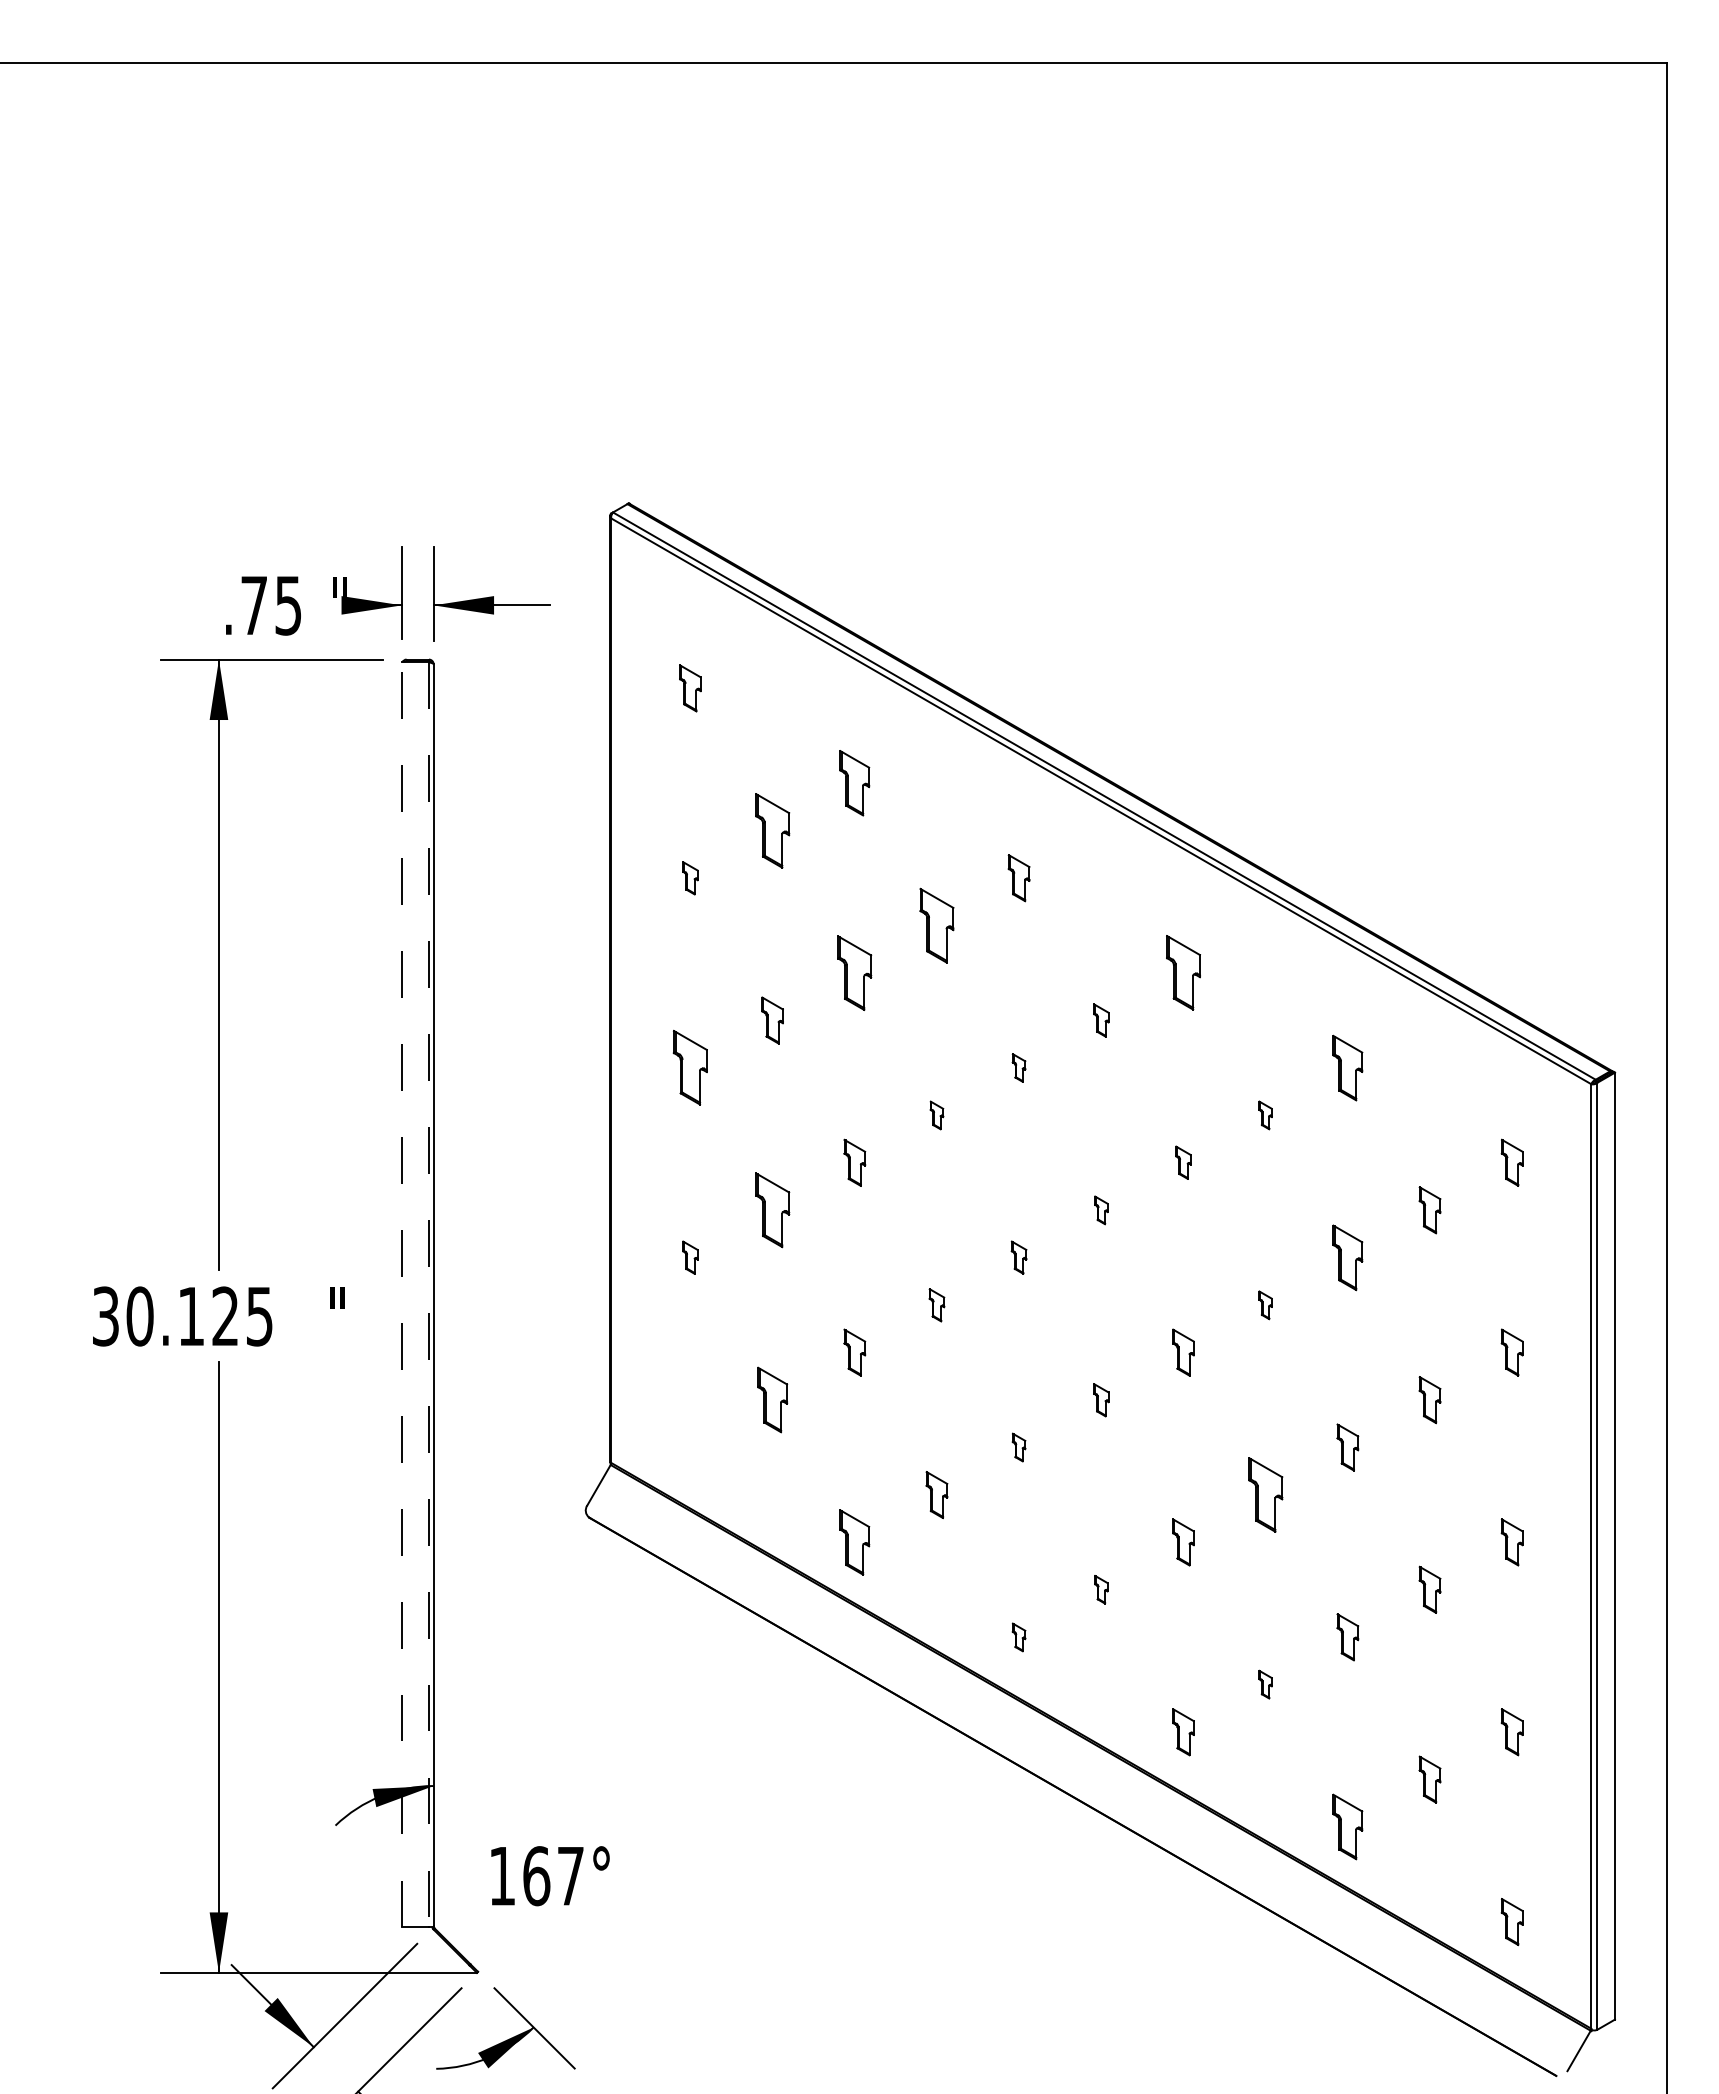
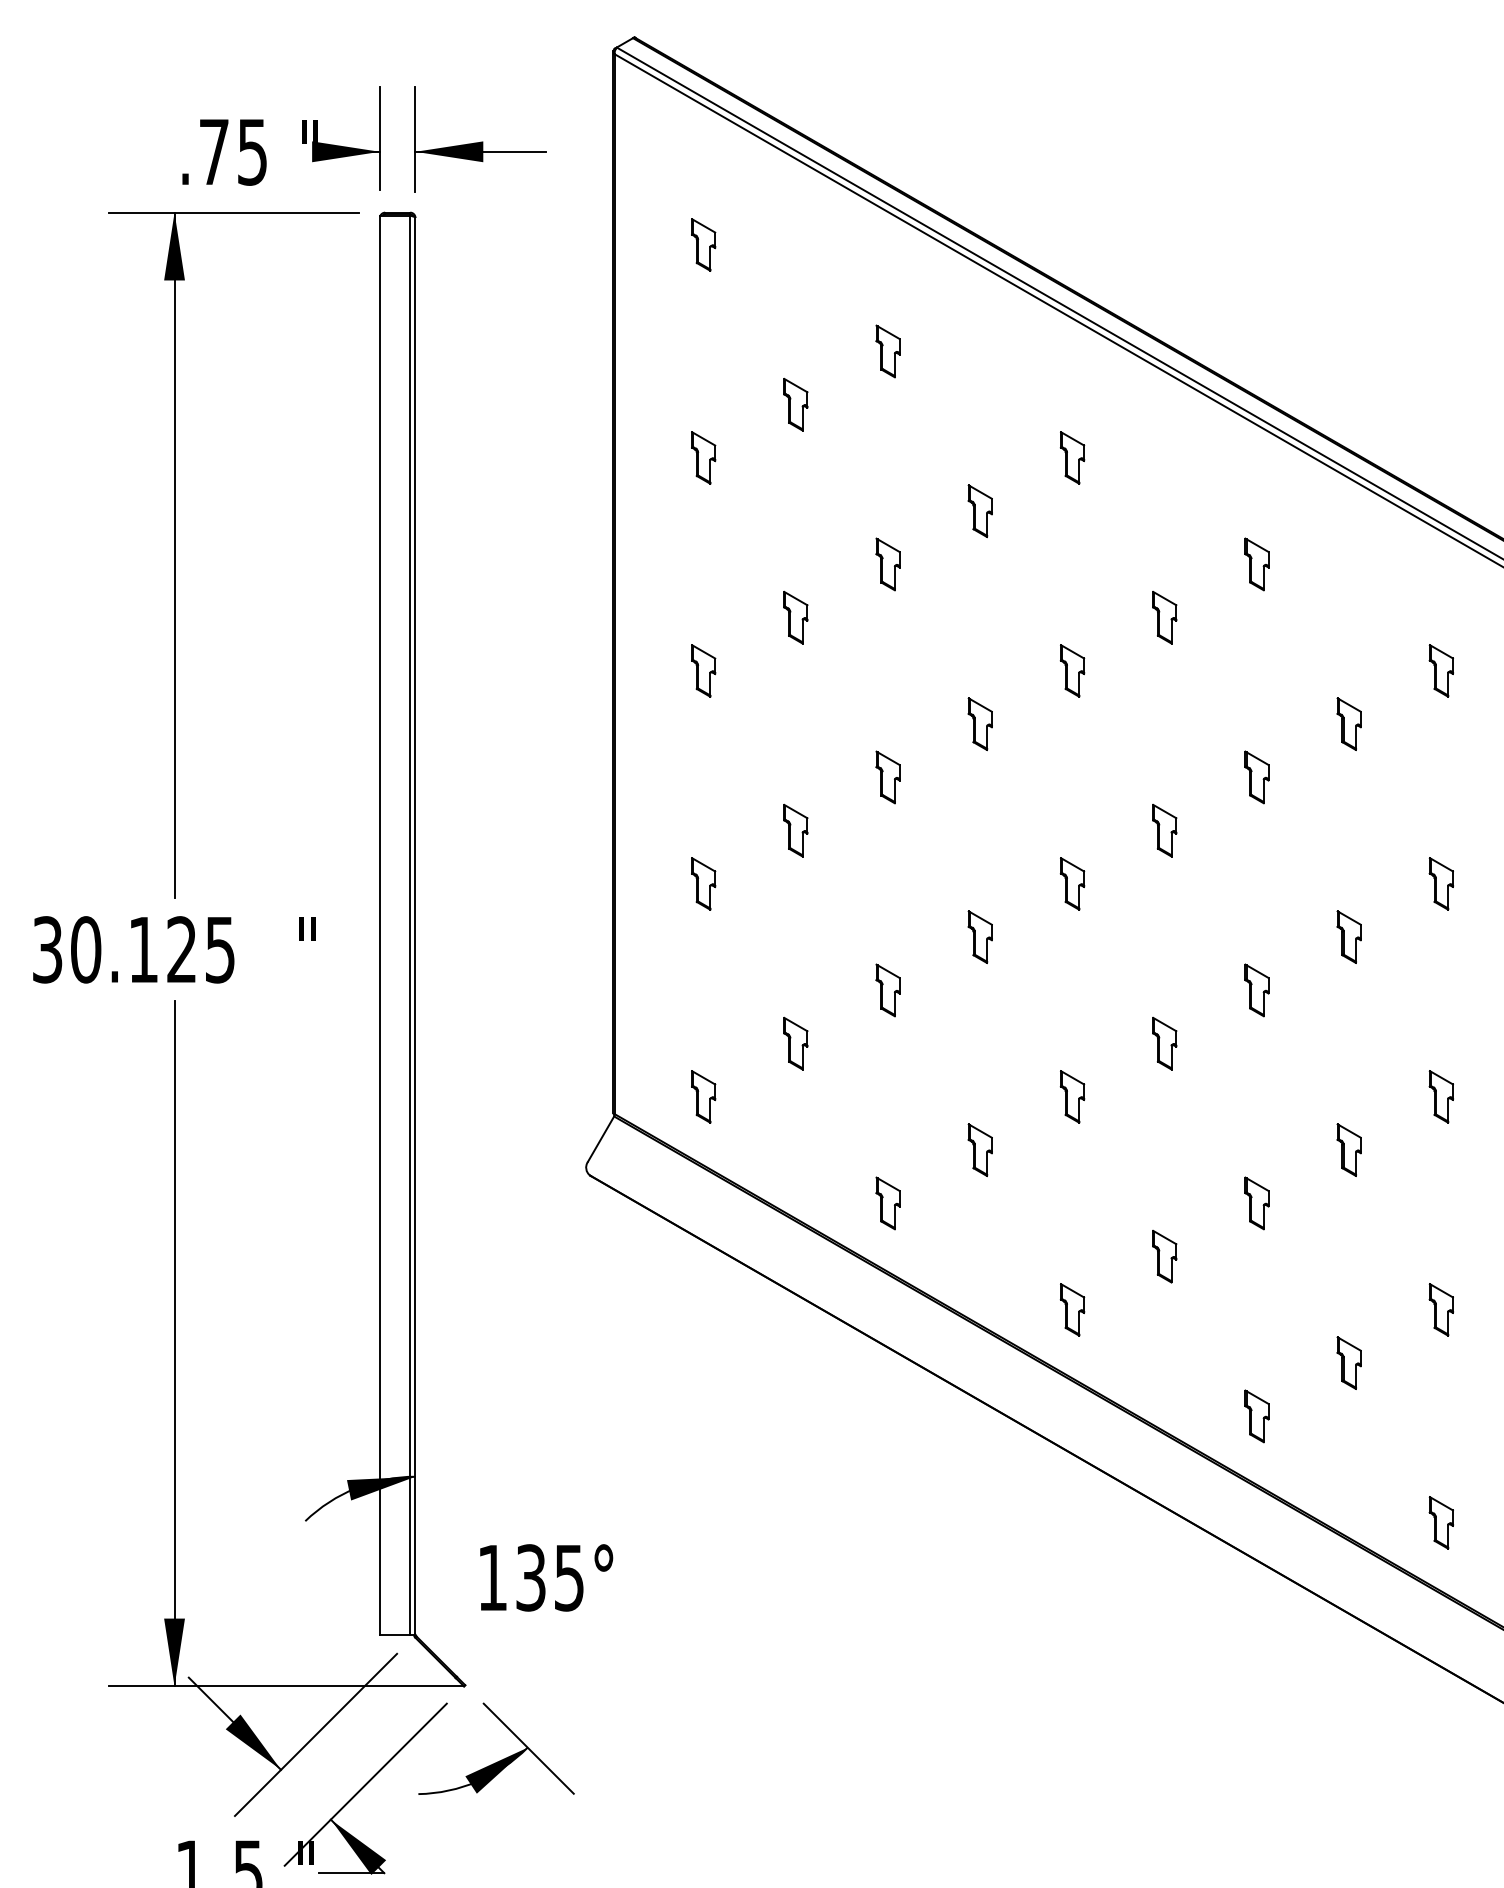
part: (854, 783) -> (887, 351), size x0.71
part: (772, 830) -> (795, 404), size x0.62
part: (690, 878) -> (703, 458), size x1.43
part: (936, 925) -> (979, 511), size x0.62
part: (854, 972) -> (887, 563), size x0.62
part: (1183, 973) -> (1256, 564), size x0.62
part: (1101, 1020) -> (1164, 617), size x1.43
part: (1018, 1067) -> (1071, 670), size x1.67
part: (1347, 1067) -> (1441, 670), size x0.71
part: (690, 1068) -> (703, 671), size x0.62
part: (936, 1115) -> (979, 724), size x1.67
part: (1265, 1115) -> (1348, 724), size x1.67
part: (1183, 1162) -> (1256, 777), size x1.43
part: (772, 1210) -> (795, 830), size x0.62
part: (1101, 1210) -> (1164, 830), size x1.67
part: (690, 1257) -> (703, 883), size x1.43
part: (1018, 1257) -> (1071, 883), size x1.43
part: (1347, 1257) -> (1441, 883), size x0.71
line: (401, 1294) -> (379, 925), dashed -> solid
line: (428, 1294) -> (409, 925), dashed -> solid
part: (936, 1305) -> (979, 937), size x1.43
part: (1265, 1305) -> (1348, 937), size x1.67
part: (772, 1400) -> (795, 1044), size x0.71
part: (1101, 1400) -> (1164, 1044), size x1.43
part: (690, 1447) -> (703, 1096), added
part: (1018, 1447) -> (1071, 1096), size x1.67
part: (1265, 1494) -> (1348, 1149), size x0.62
part: (854, 1542) -> (887, 1203), size x0.71
part: (1101, 1589) -> (1164, 1256), size x1.67
part: (1018, 1637) -> (1071, 1310), size x1.67
part: (1265, 1684) -> (1348, 1362), size x1.67
part: (1347, 1827) -> (1441, 1523), size x0.71
text: (553, 1876) -> (549, 1578), 167° -> 135°

